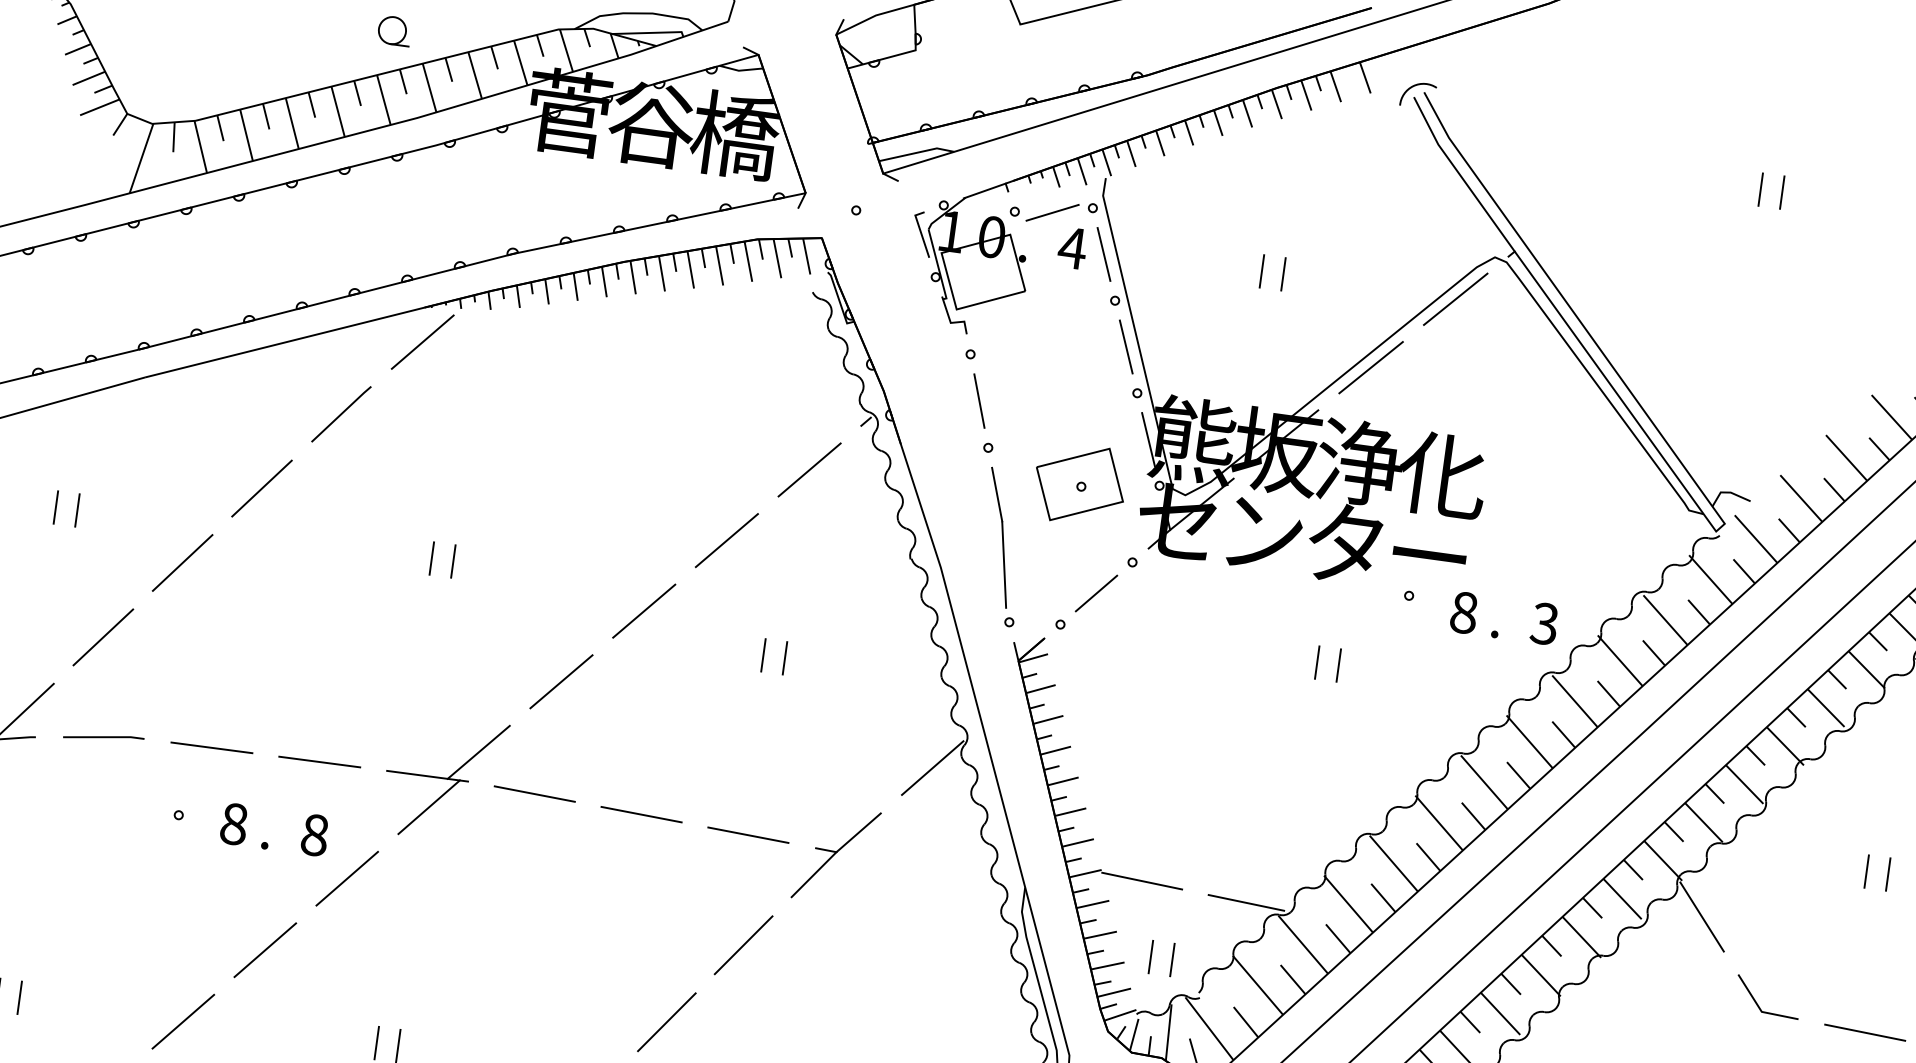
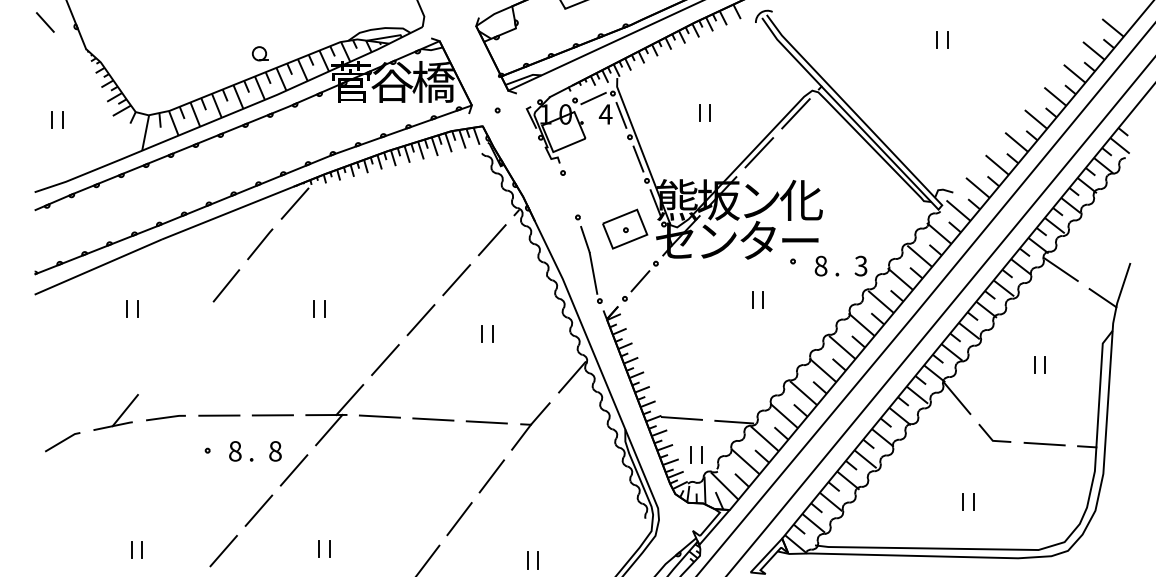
line: (979, 399) -> (570, 194), removed
text: (1360, 462) -> (760, 199), 浄 -> ン
line: (182, 563) -> (192, 327), removed
line: (102, 636) -> (158, 368), removed

